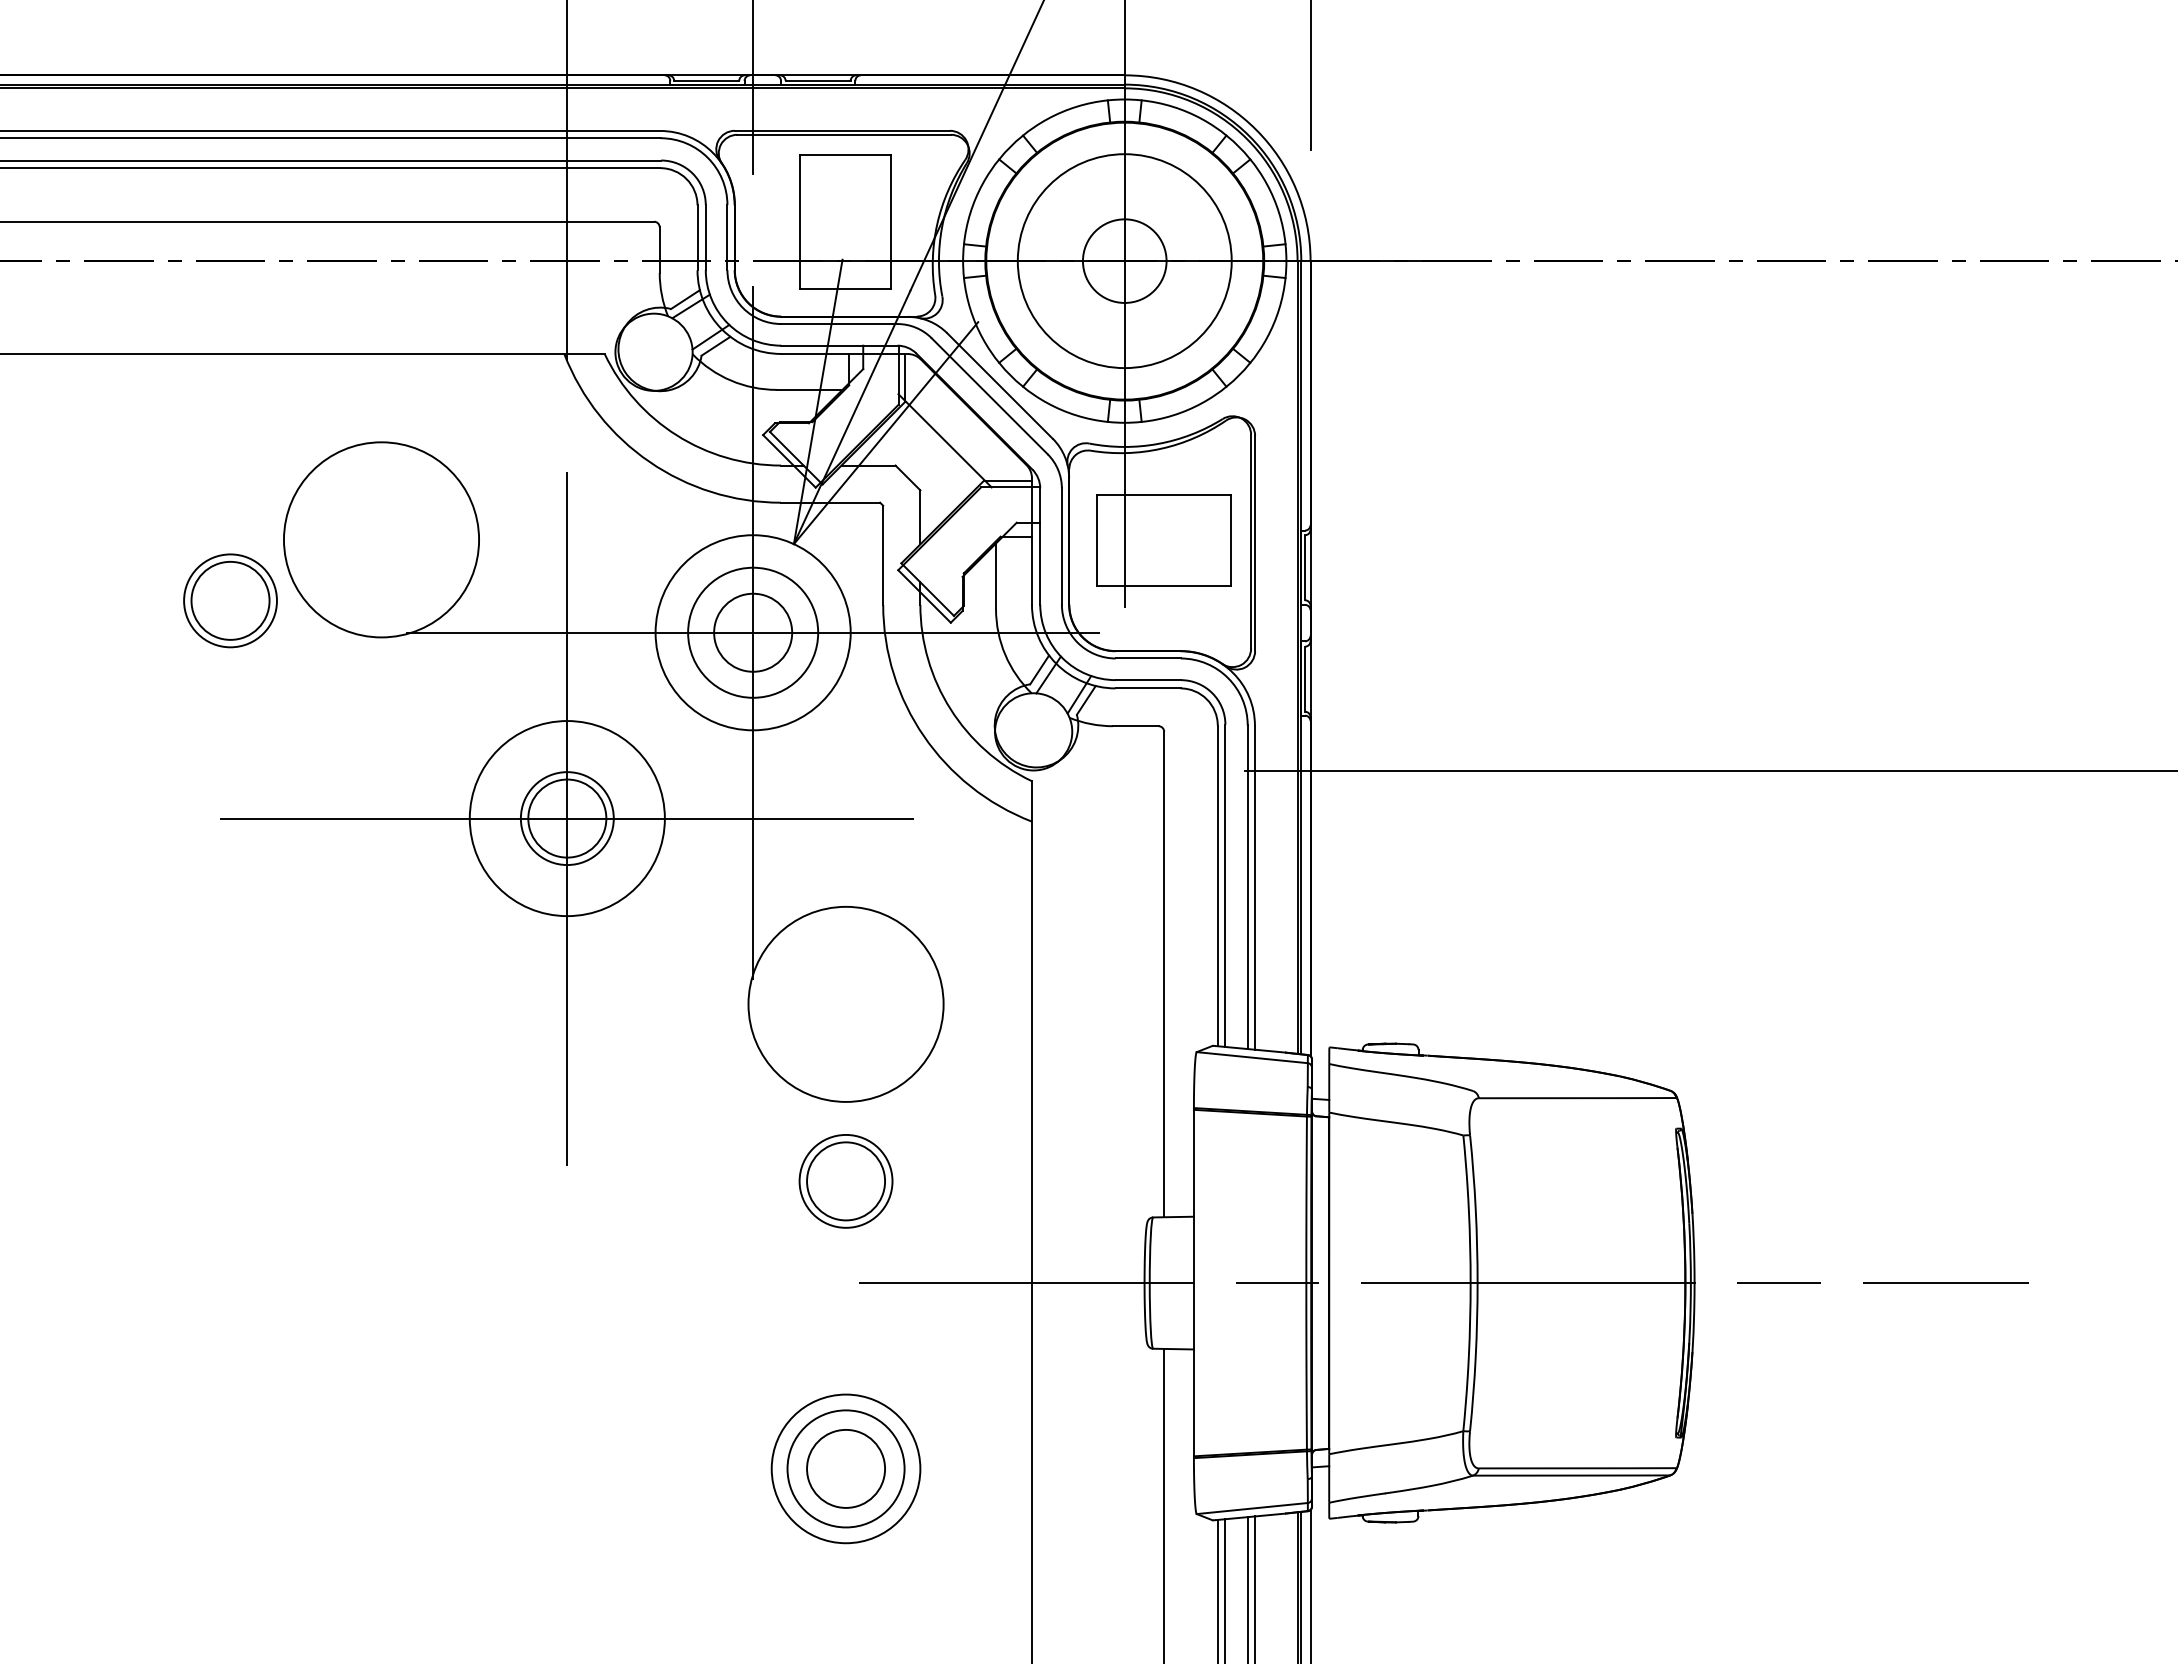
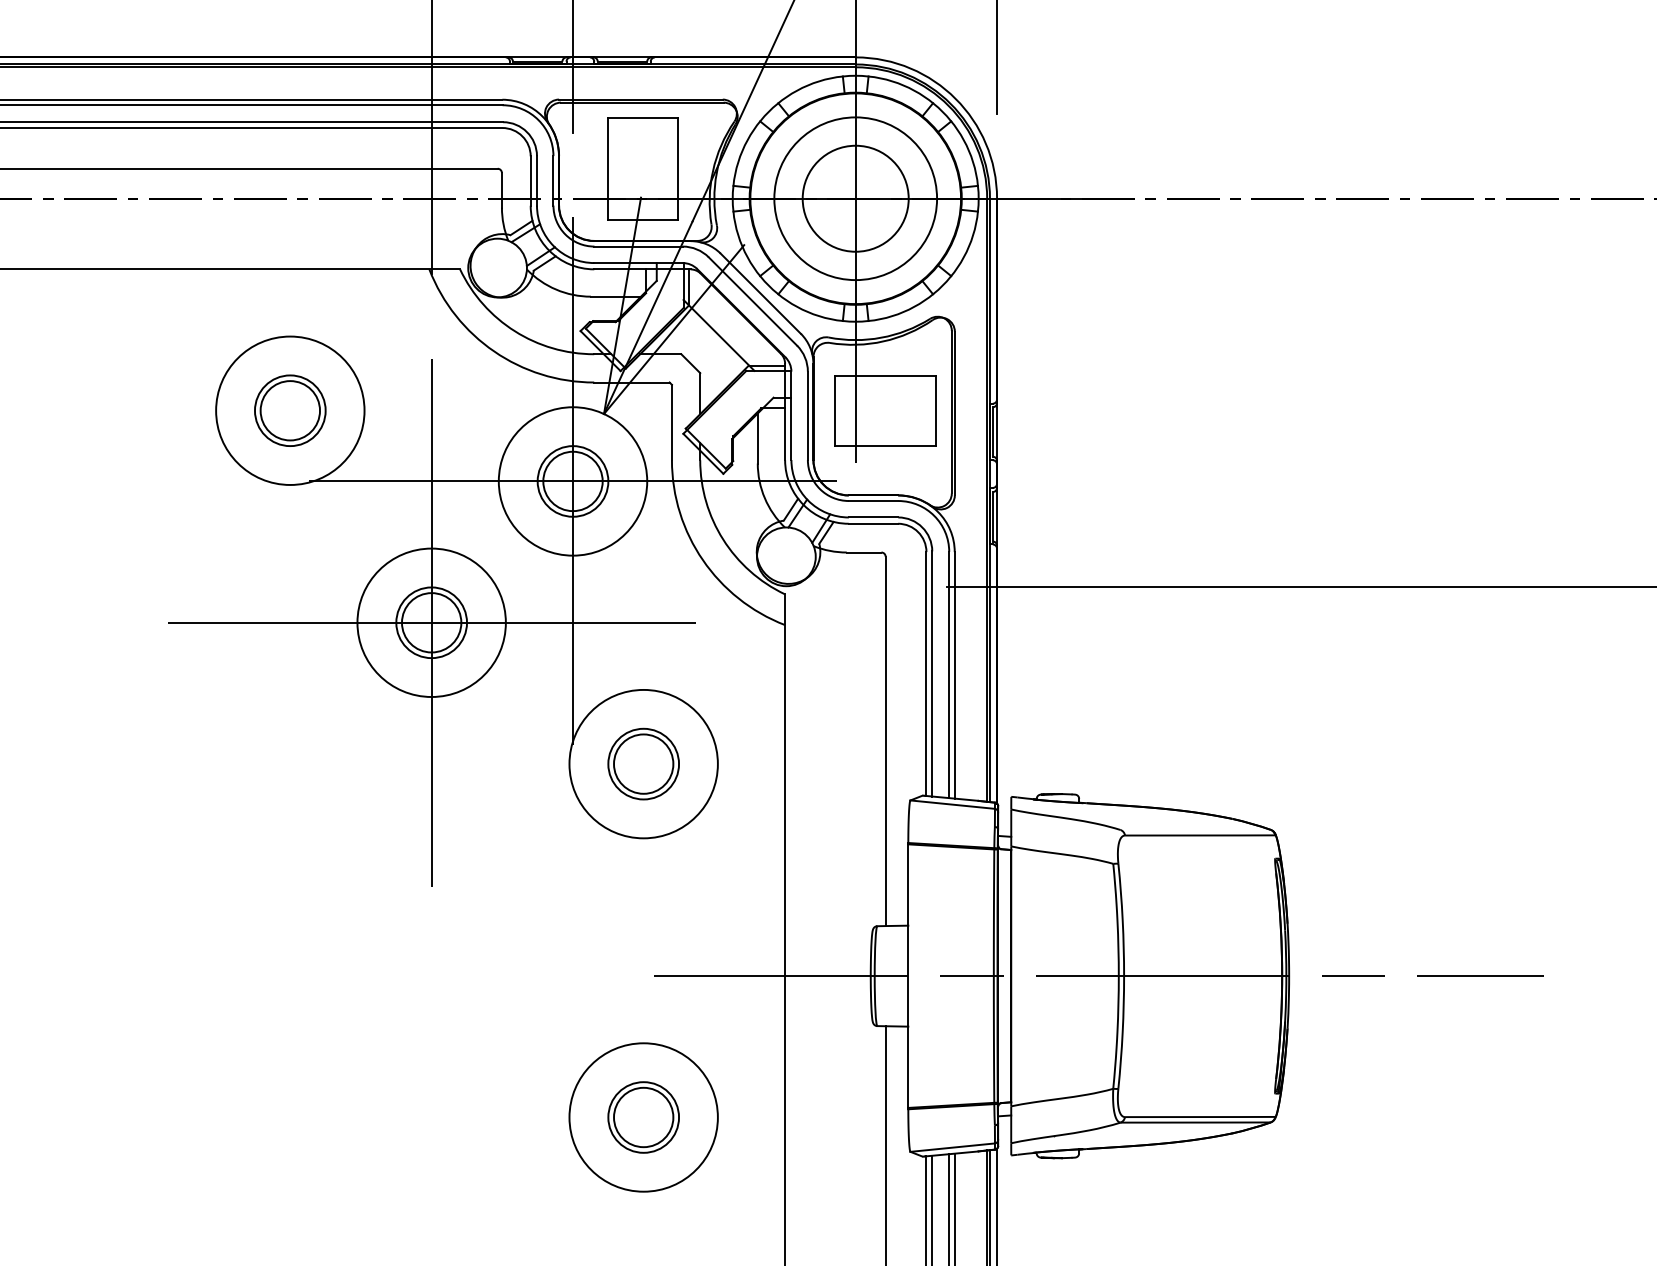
circle: (1124, 260) -> (855, 198), size x1.67
part: (230, 600) -> (290, 410), moved
circle: (752, 632) -> (572, 481), size x0.71
part: (845, 1181) -> (643, 764), moved
circle: (845, 1468) -> (643, 1117), size x0.62
circle: (845, 1468) -> (643, 1117), size x1.67

